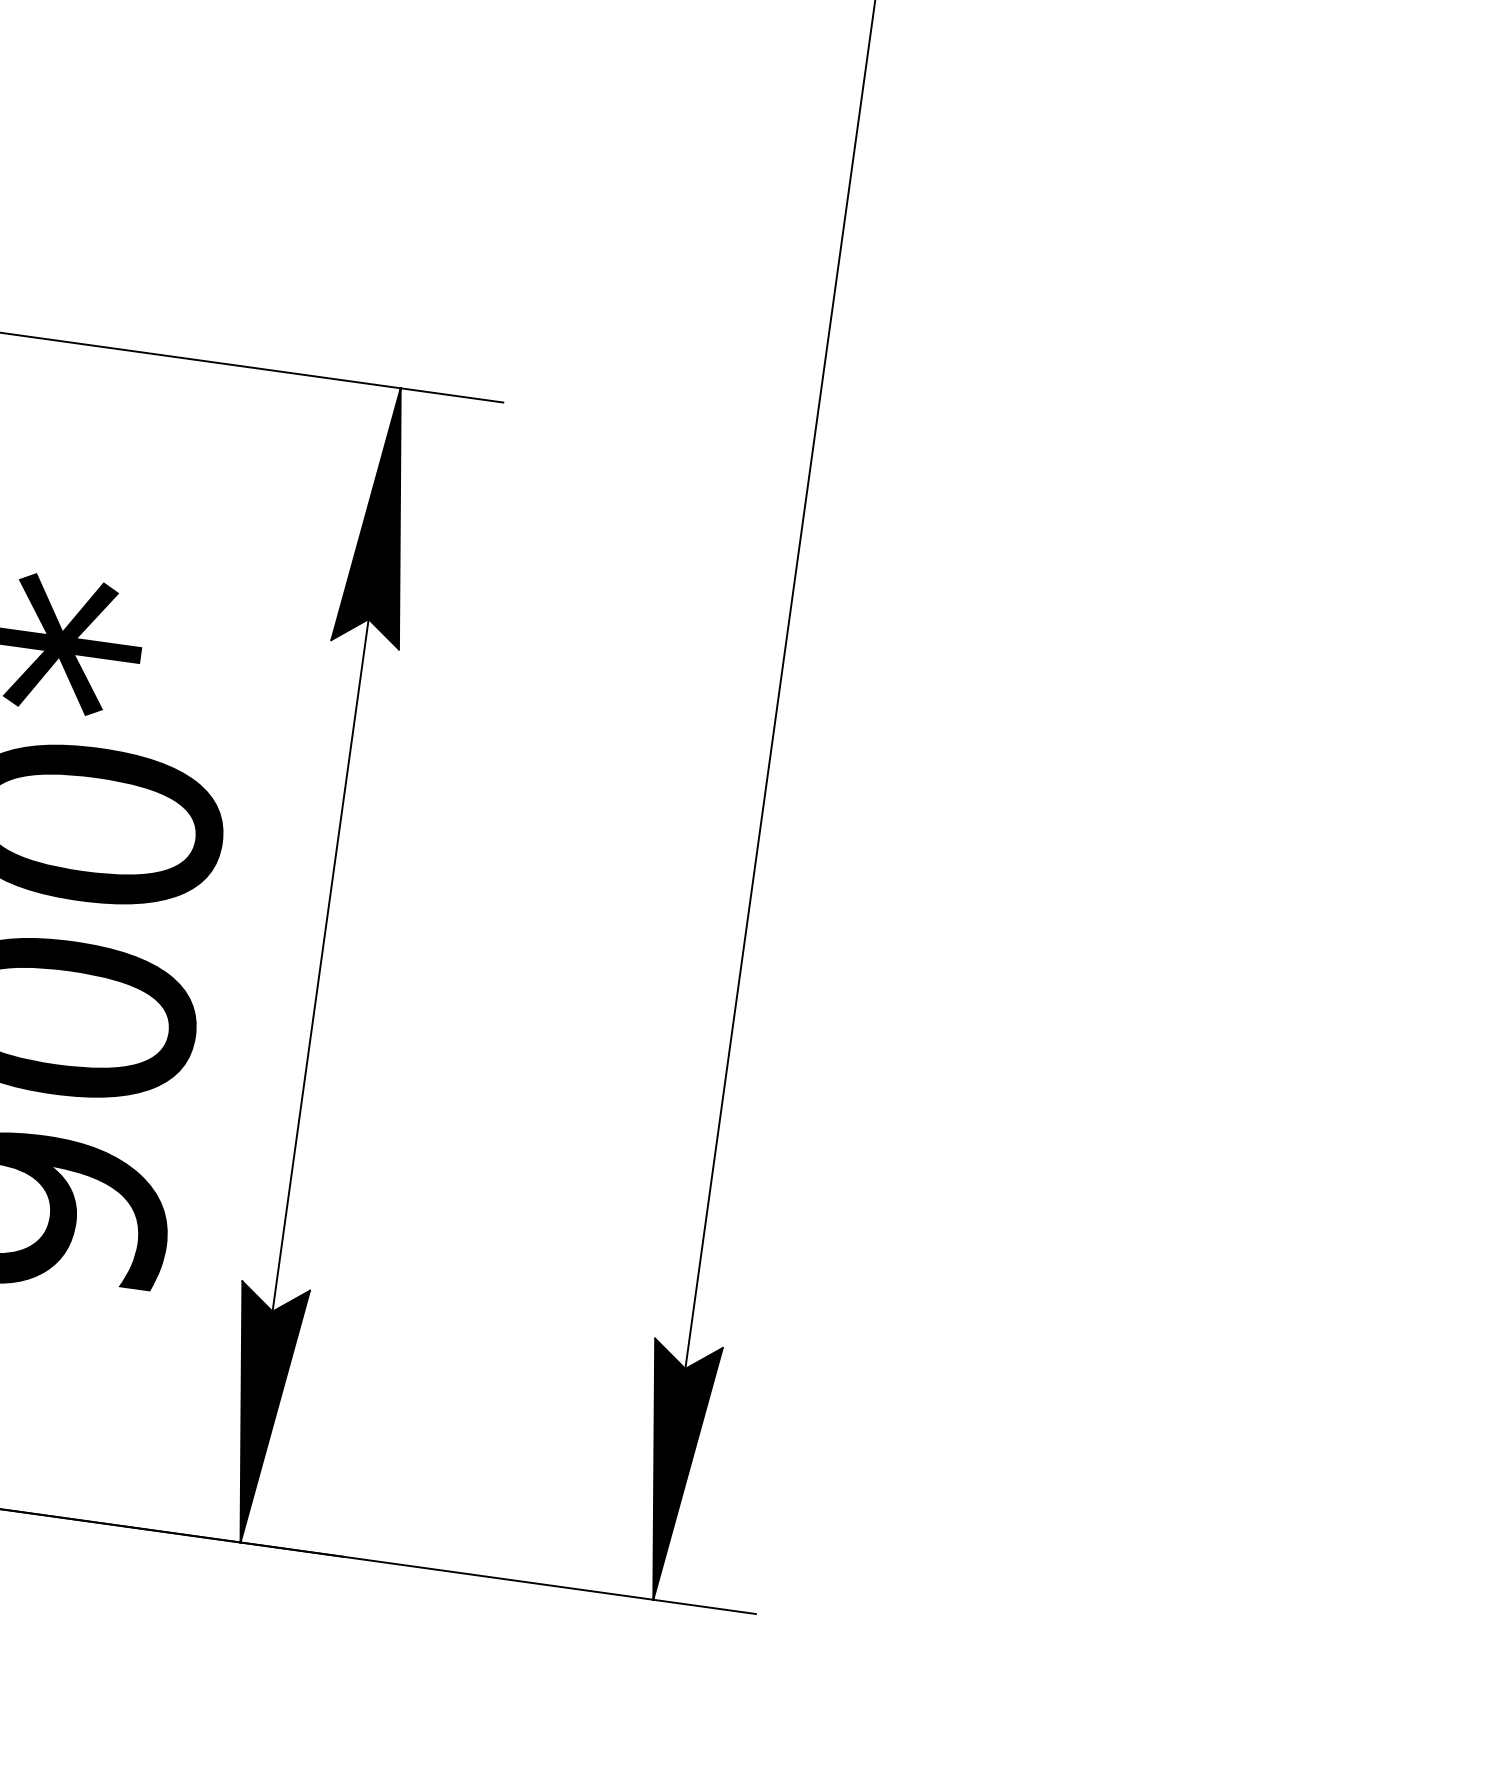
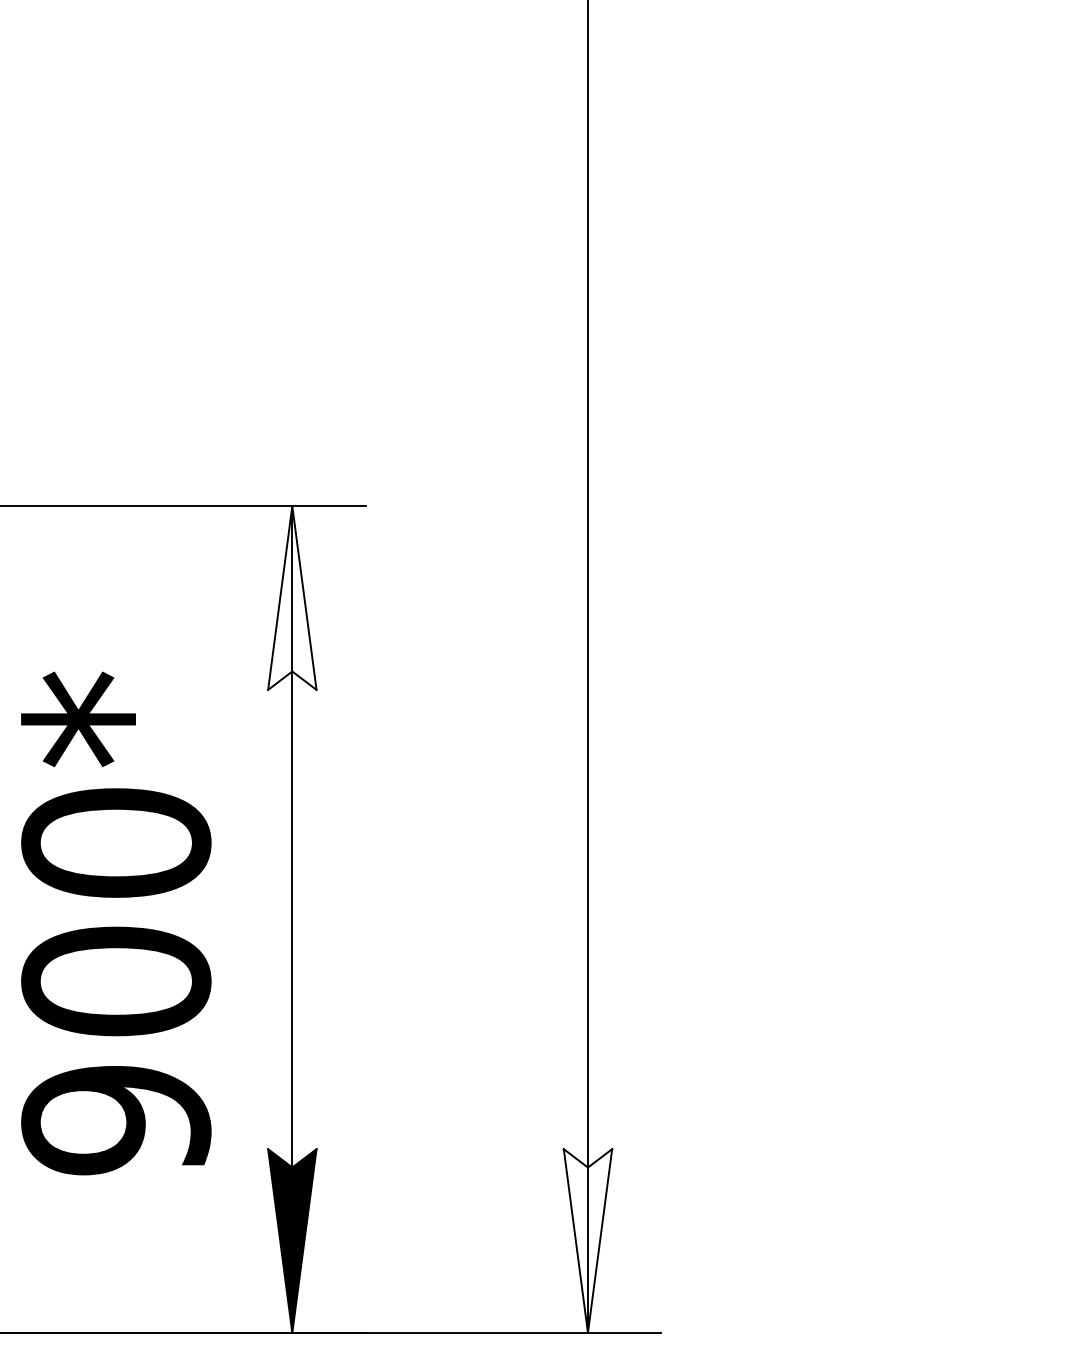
fill: (383, 515) -> (292, 597), removed
fill: (670, 1470) -> (587, 1240), removed

